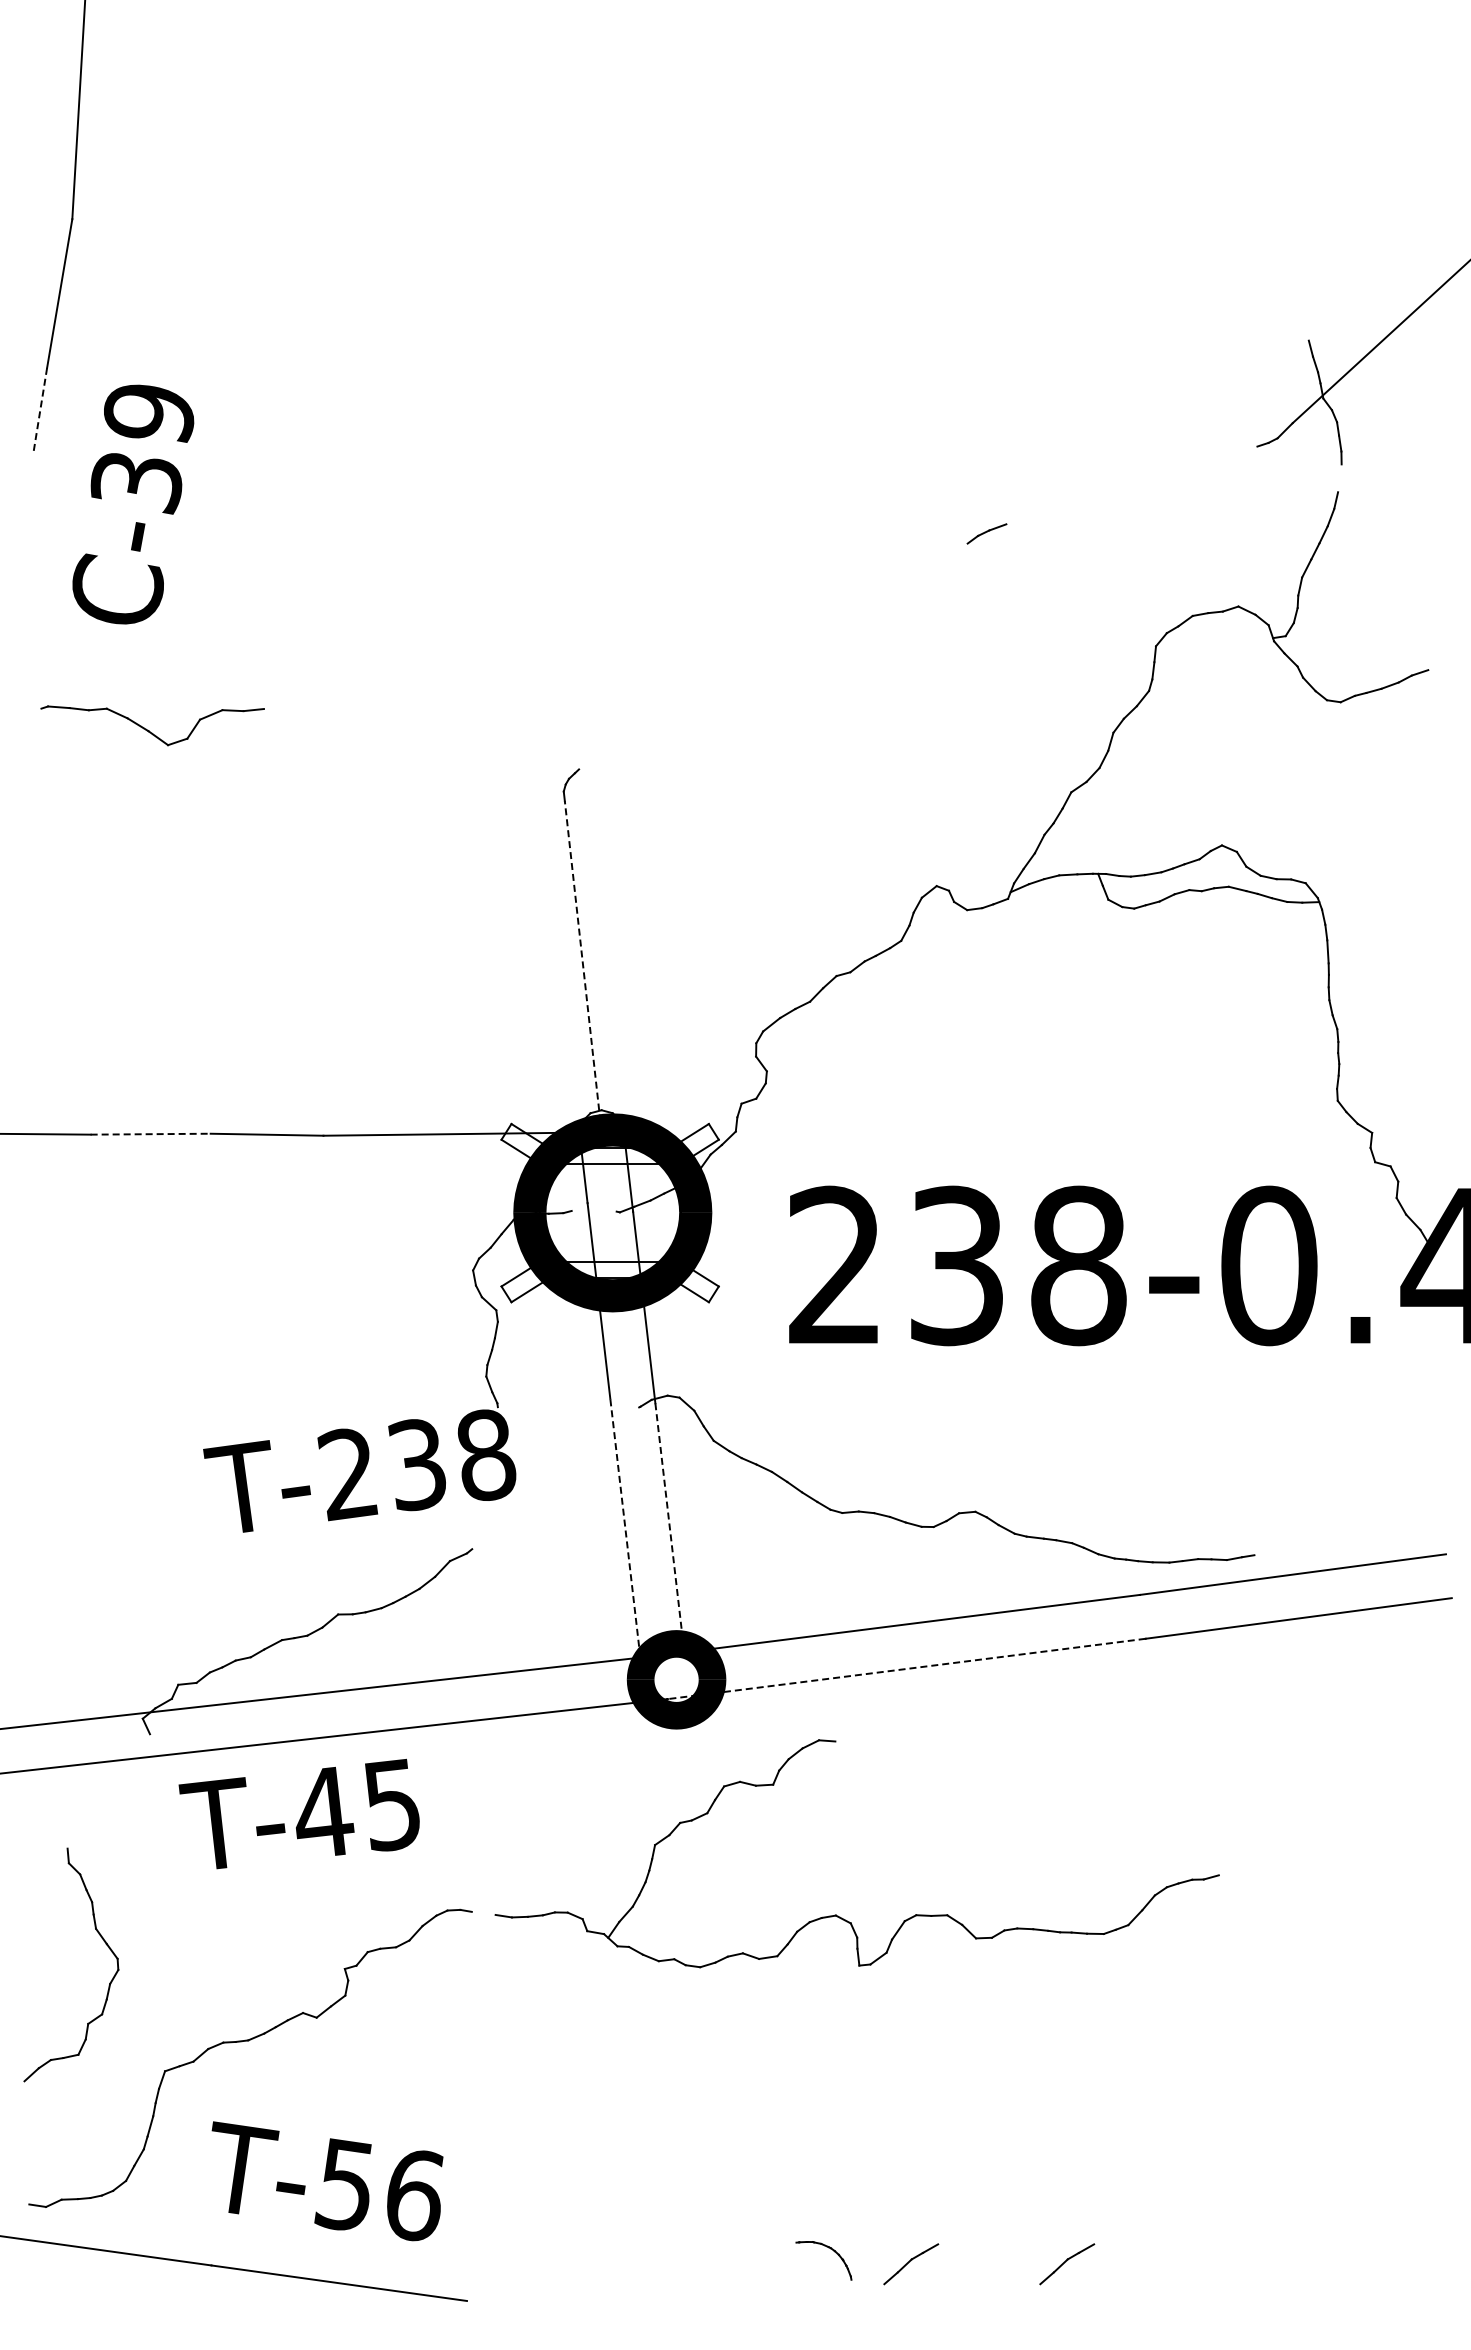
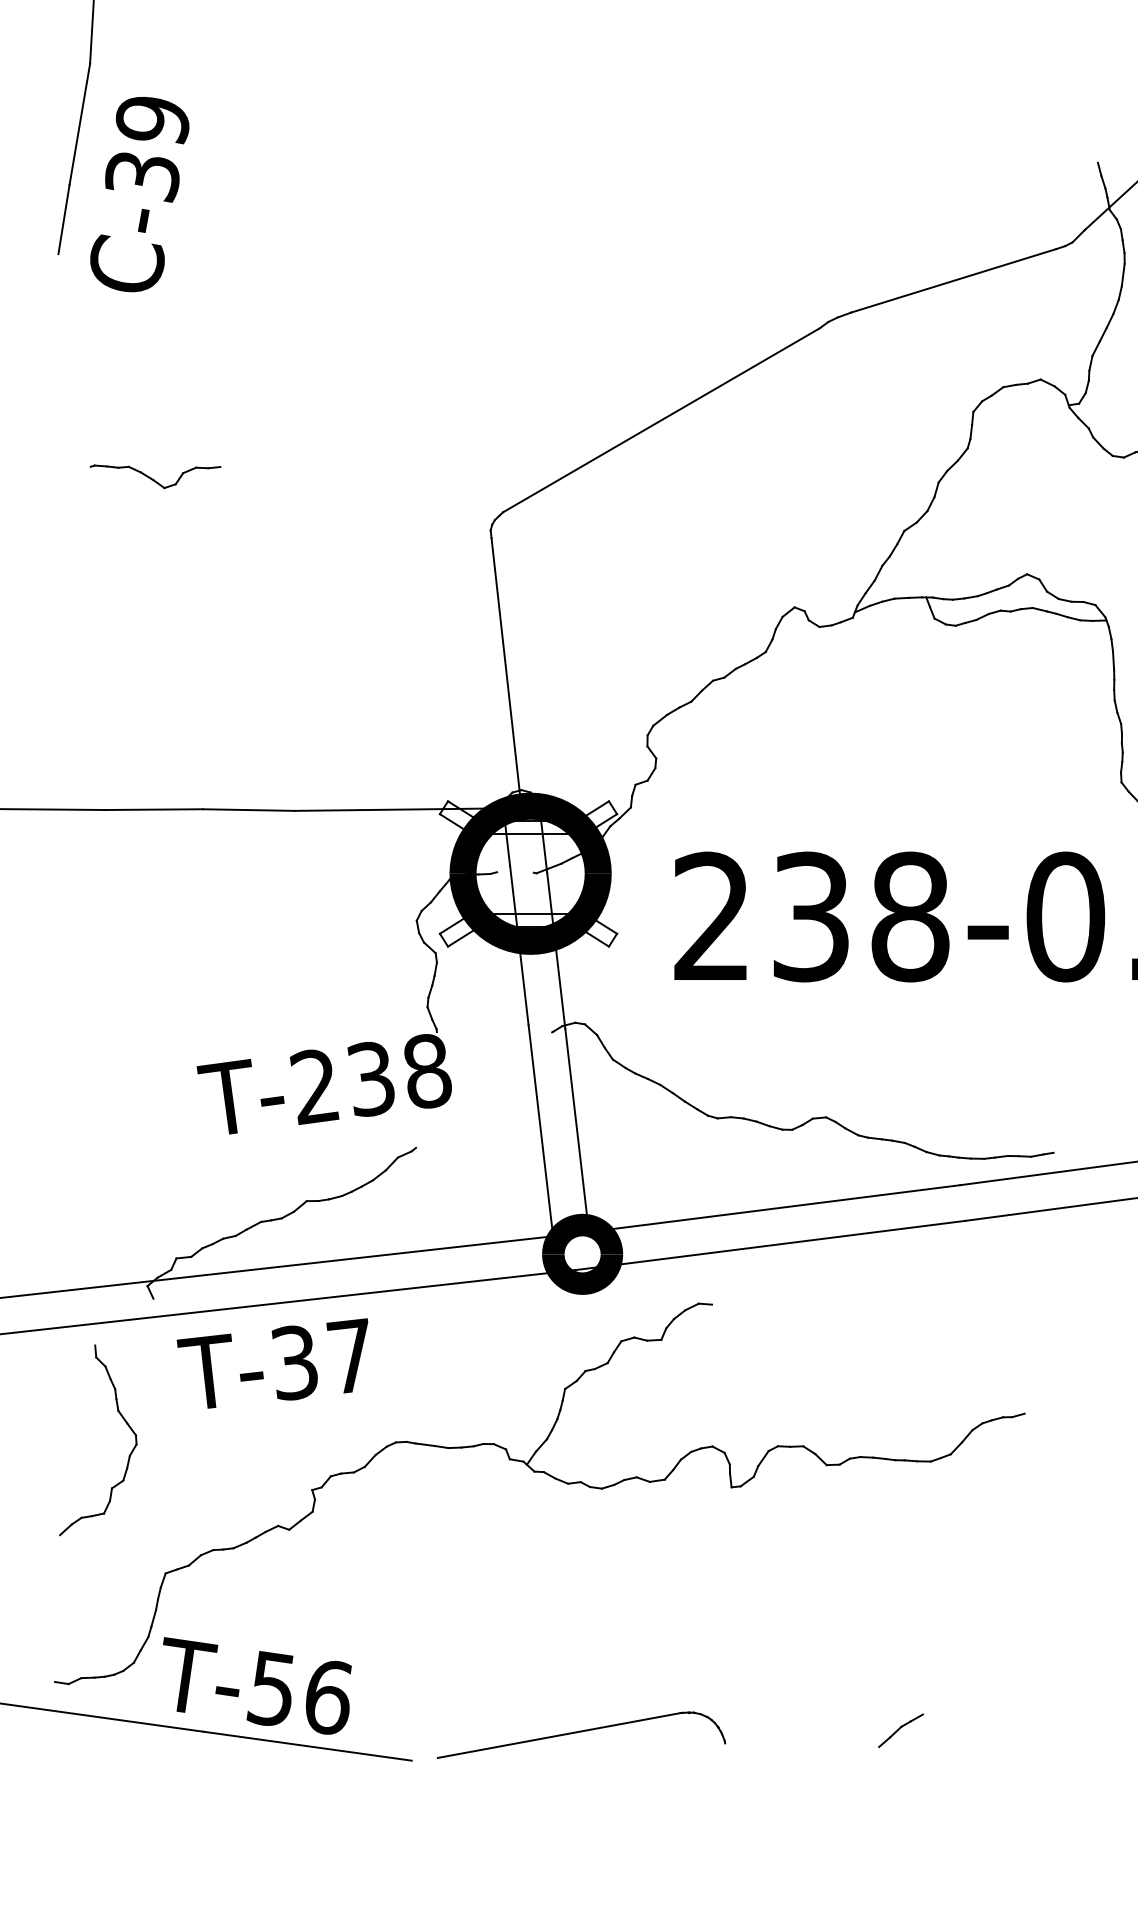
line: (40, 410) -> (64, 219), dashed -> solid
line: (1339, 478) -> (1122, 275), added
line: (1131, 485) -> (953, 280), added
text: (133, 504) -> (139, 194), moved
line: (773, 656) -> (661, 420), added
part: (152, 725) -> (155, 476), size x0.71
line: (583, 966) -> (506, 672), dashed -> solid
line: (151, 1134) -> (154, 809), dashed -> solid
line: (625, 1527) -> (540, 1130), dashed -> solid
line: (669, 1528) -> (576, 1131), dashed -> solid
line: (906, 1668) -> (770, 1245), dashed -> solid
text: (357, 1808) -> (322, 1359), T-45 -> T-37
line: (483, 1912) -> (425, 1444), added
part: (103, 1941) -> (124, 1421), moved
text: (327, 2181) -> (257, 1686), moved
part: (911, 2264) -> (774, 1730), removed
line: (647, 2269) -> (558, 1735), added

